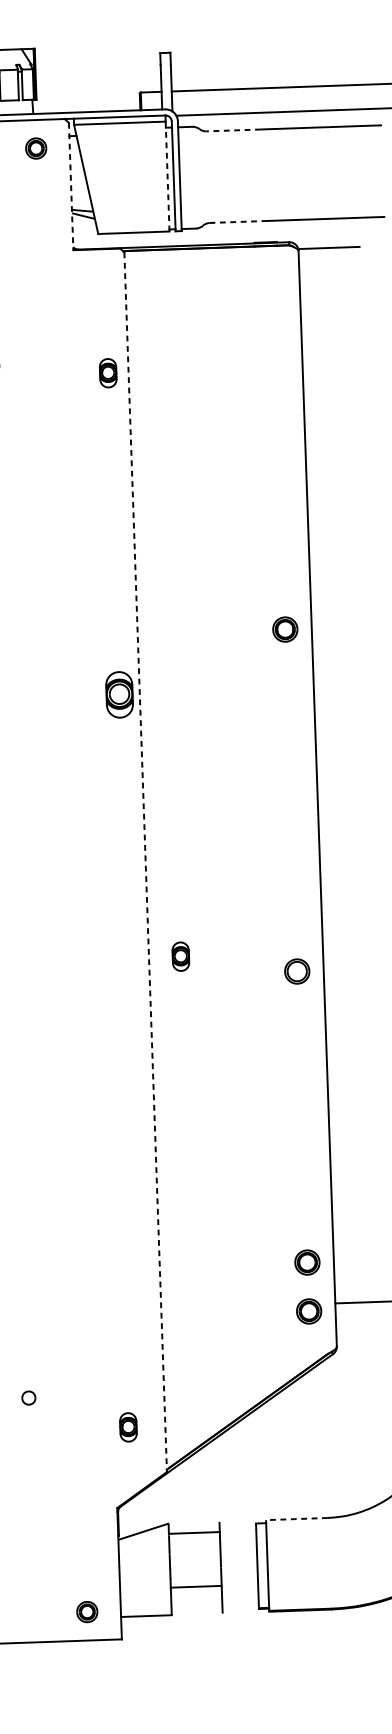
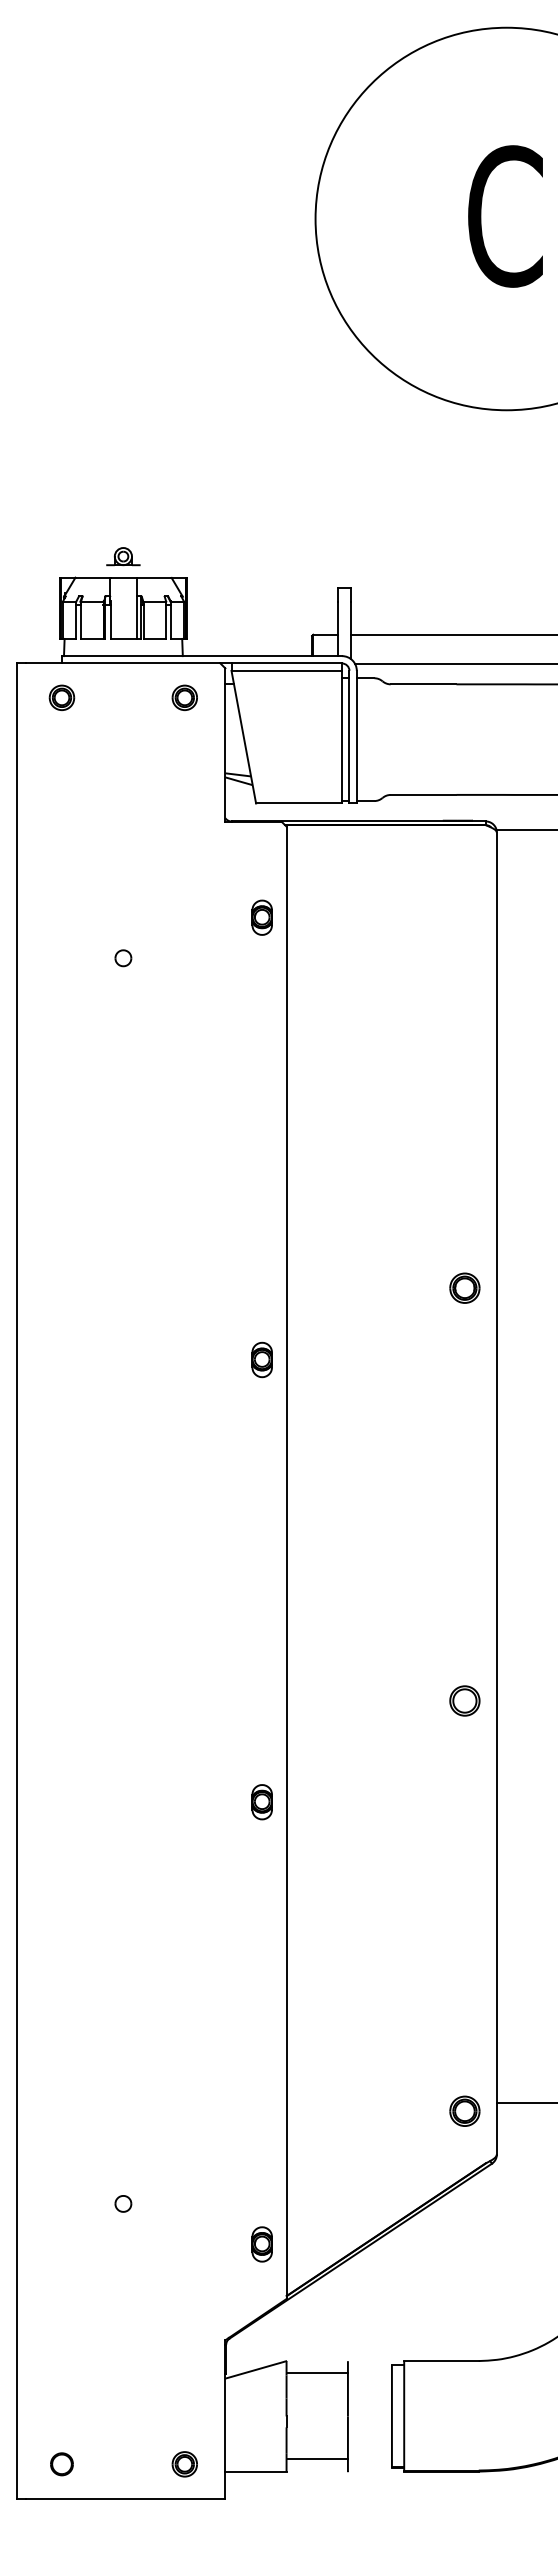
line: (233, 130) -> (423, 684), dashed -> solid
line: (167, 176) -> (342, 737), dashed -> solid
line: (71, 186) -> (225, 745), dashed -> solid
line: (236, 221) -> (423, 794), dashed -> solid
part: (107, 373) -> (261, 917), moved
part: (118, 694) -> (261, 1359), size x0.62
line: (145, 862) -> (286, 1563), dashed -> solid
part: (180, 956) -> (261, 1802), moved
part: (307, 1261) -> (464, 2051), removed
part: (127, 1427) -> (261, 2244), moved
line: (296, 1519) -> (440, 2361), dashed -> solid
line: (195, 1586) -> (316, 2459), moved

